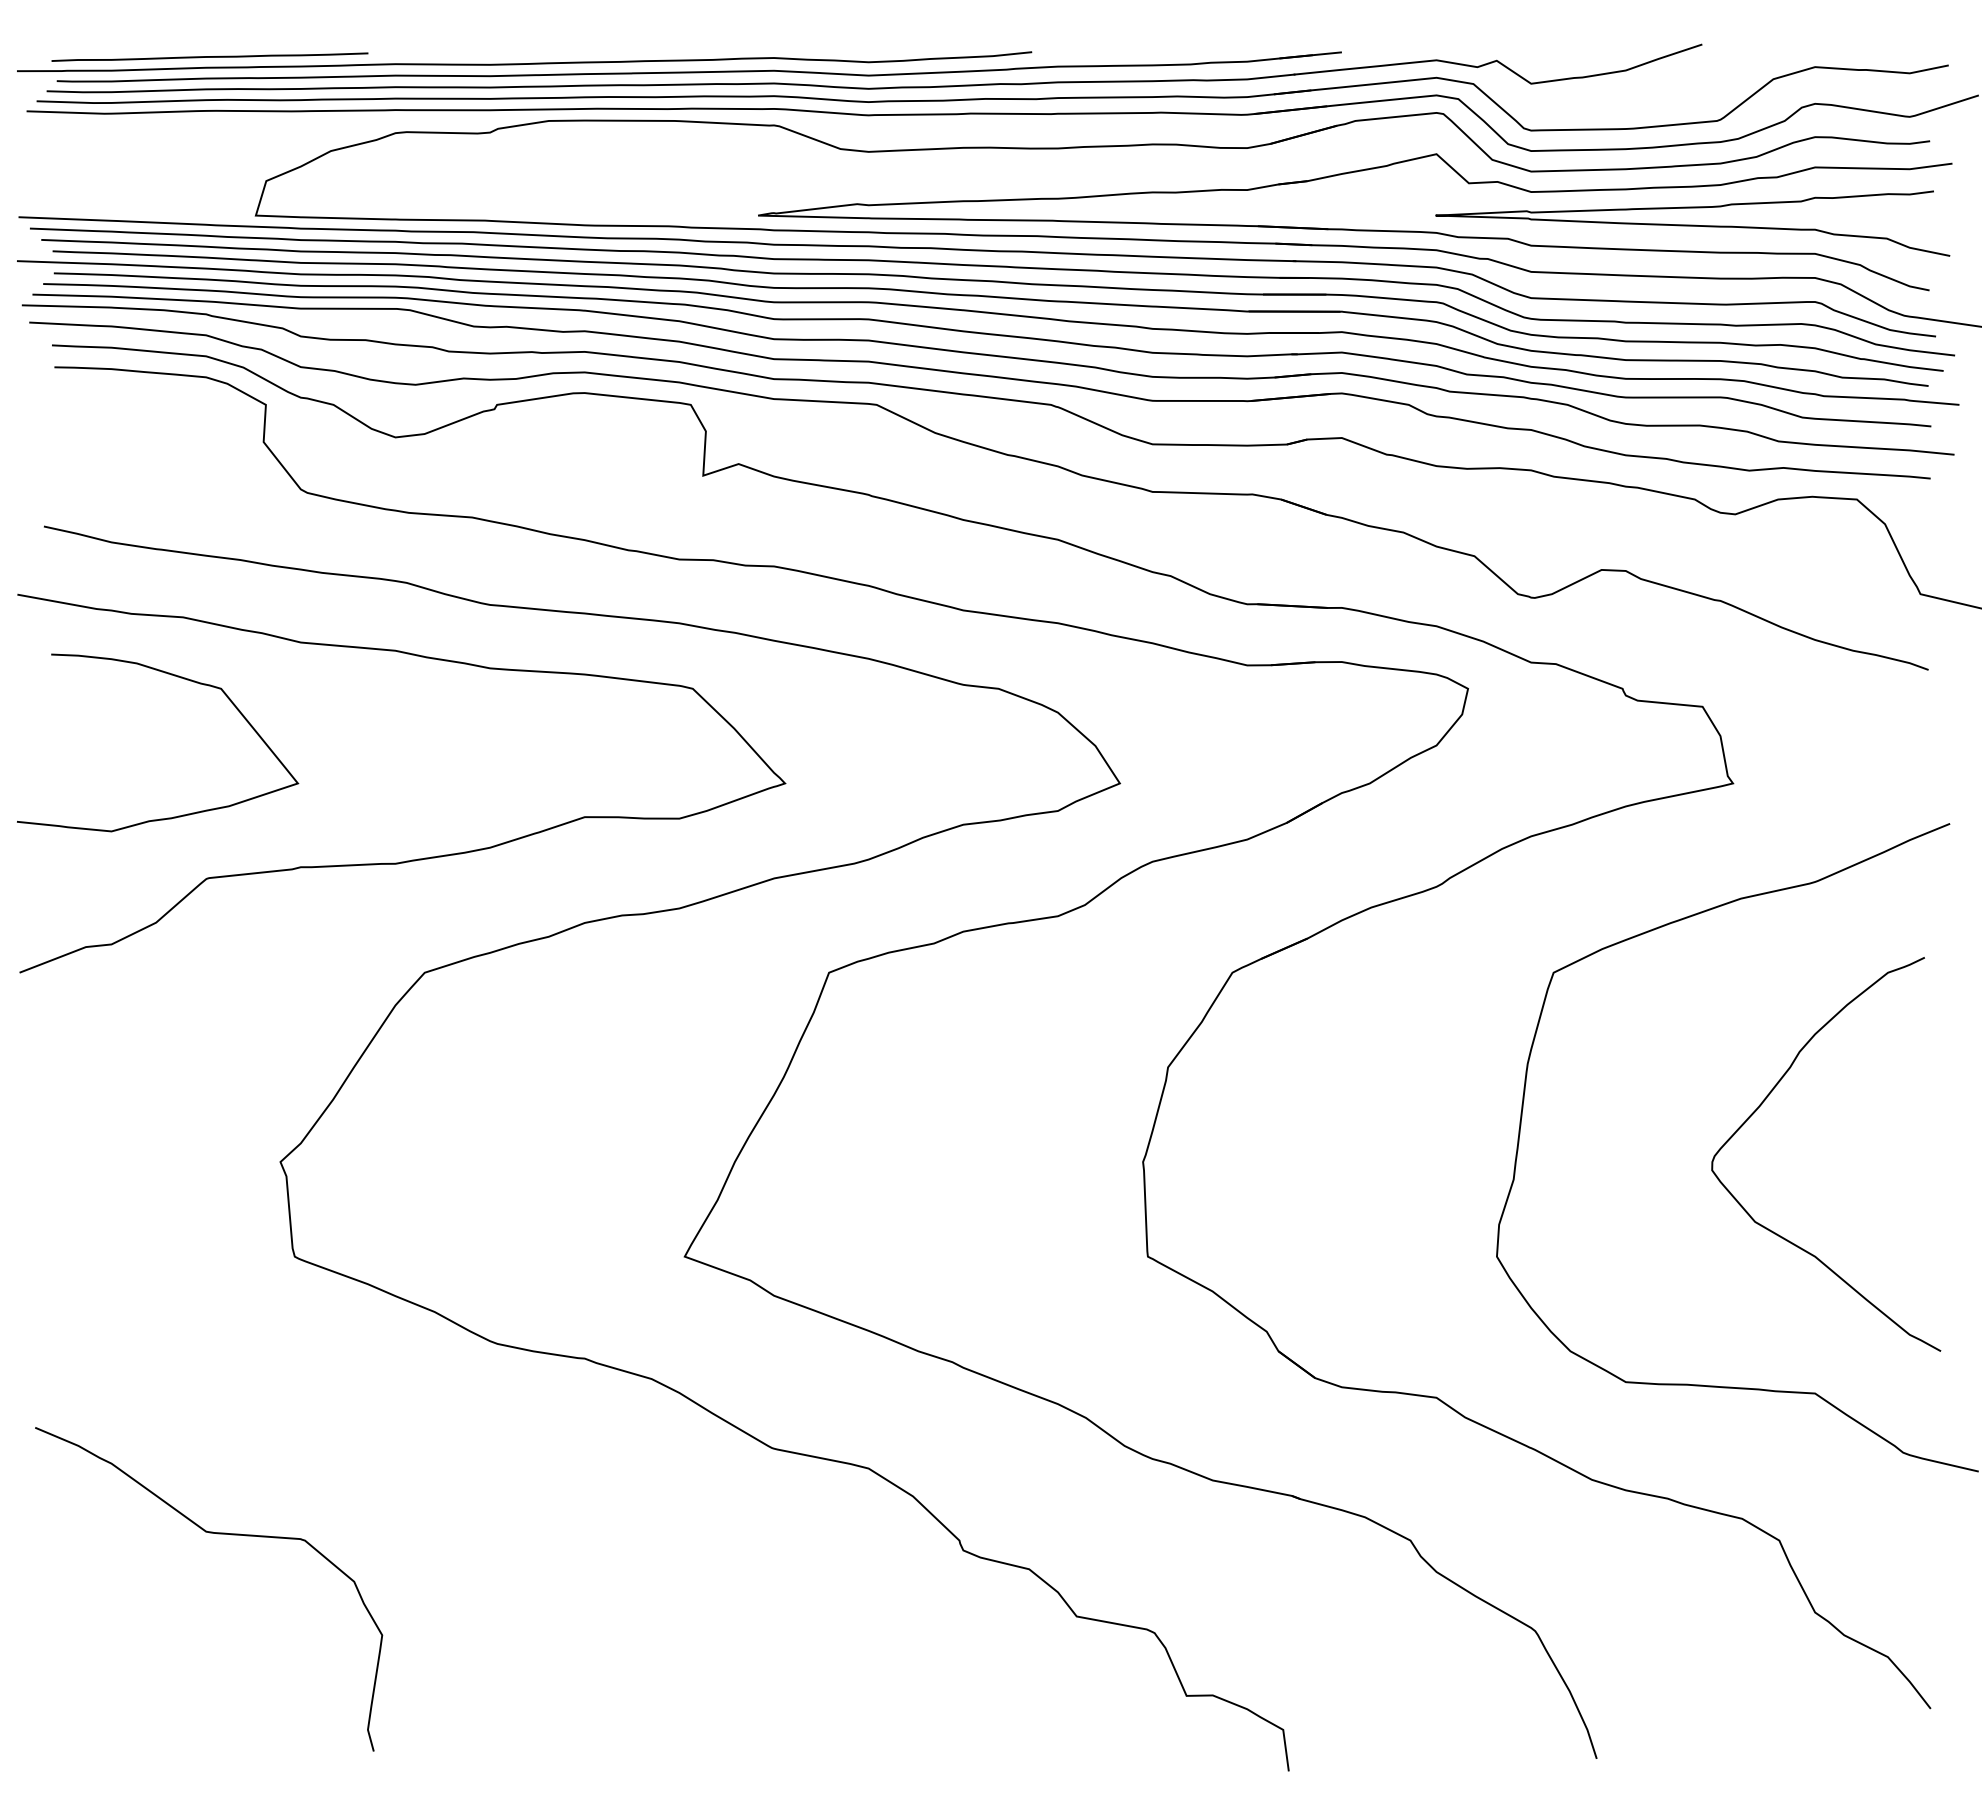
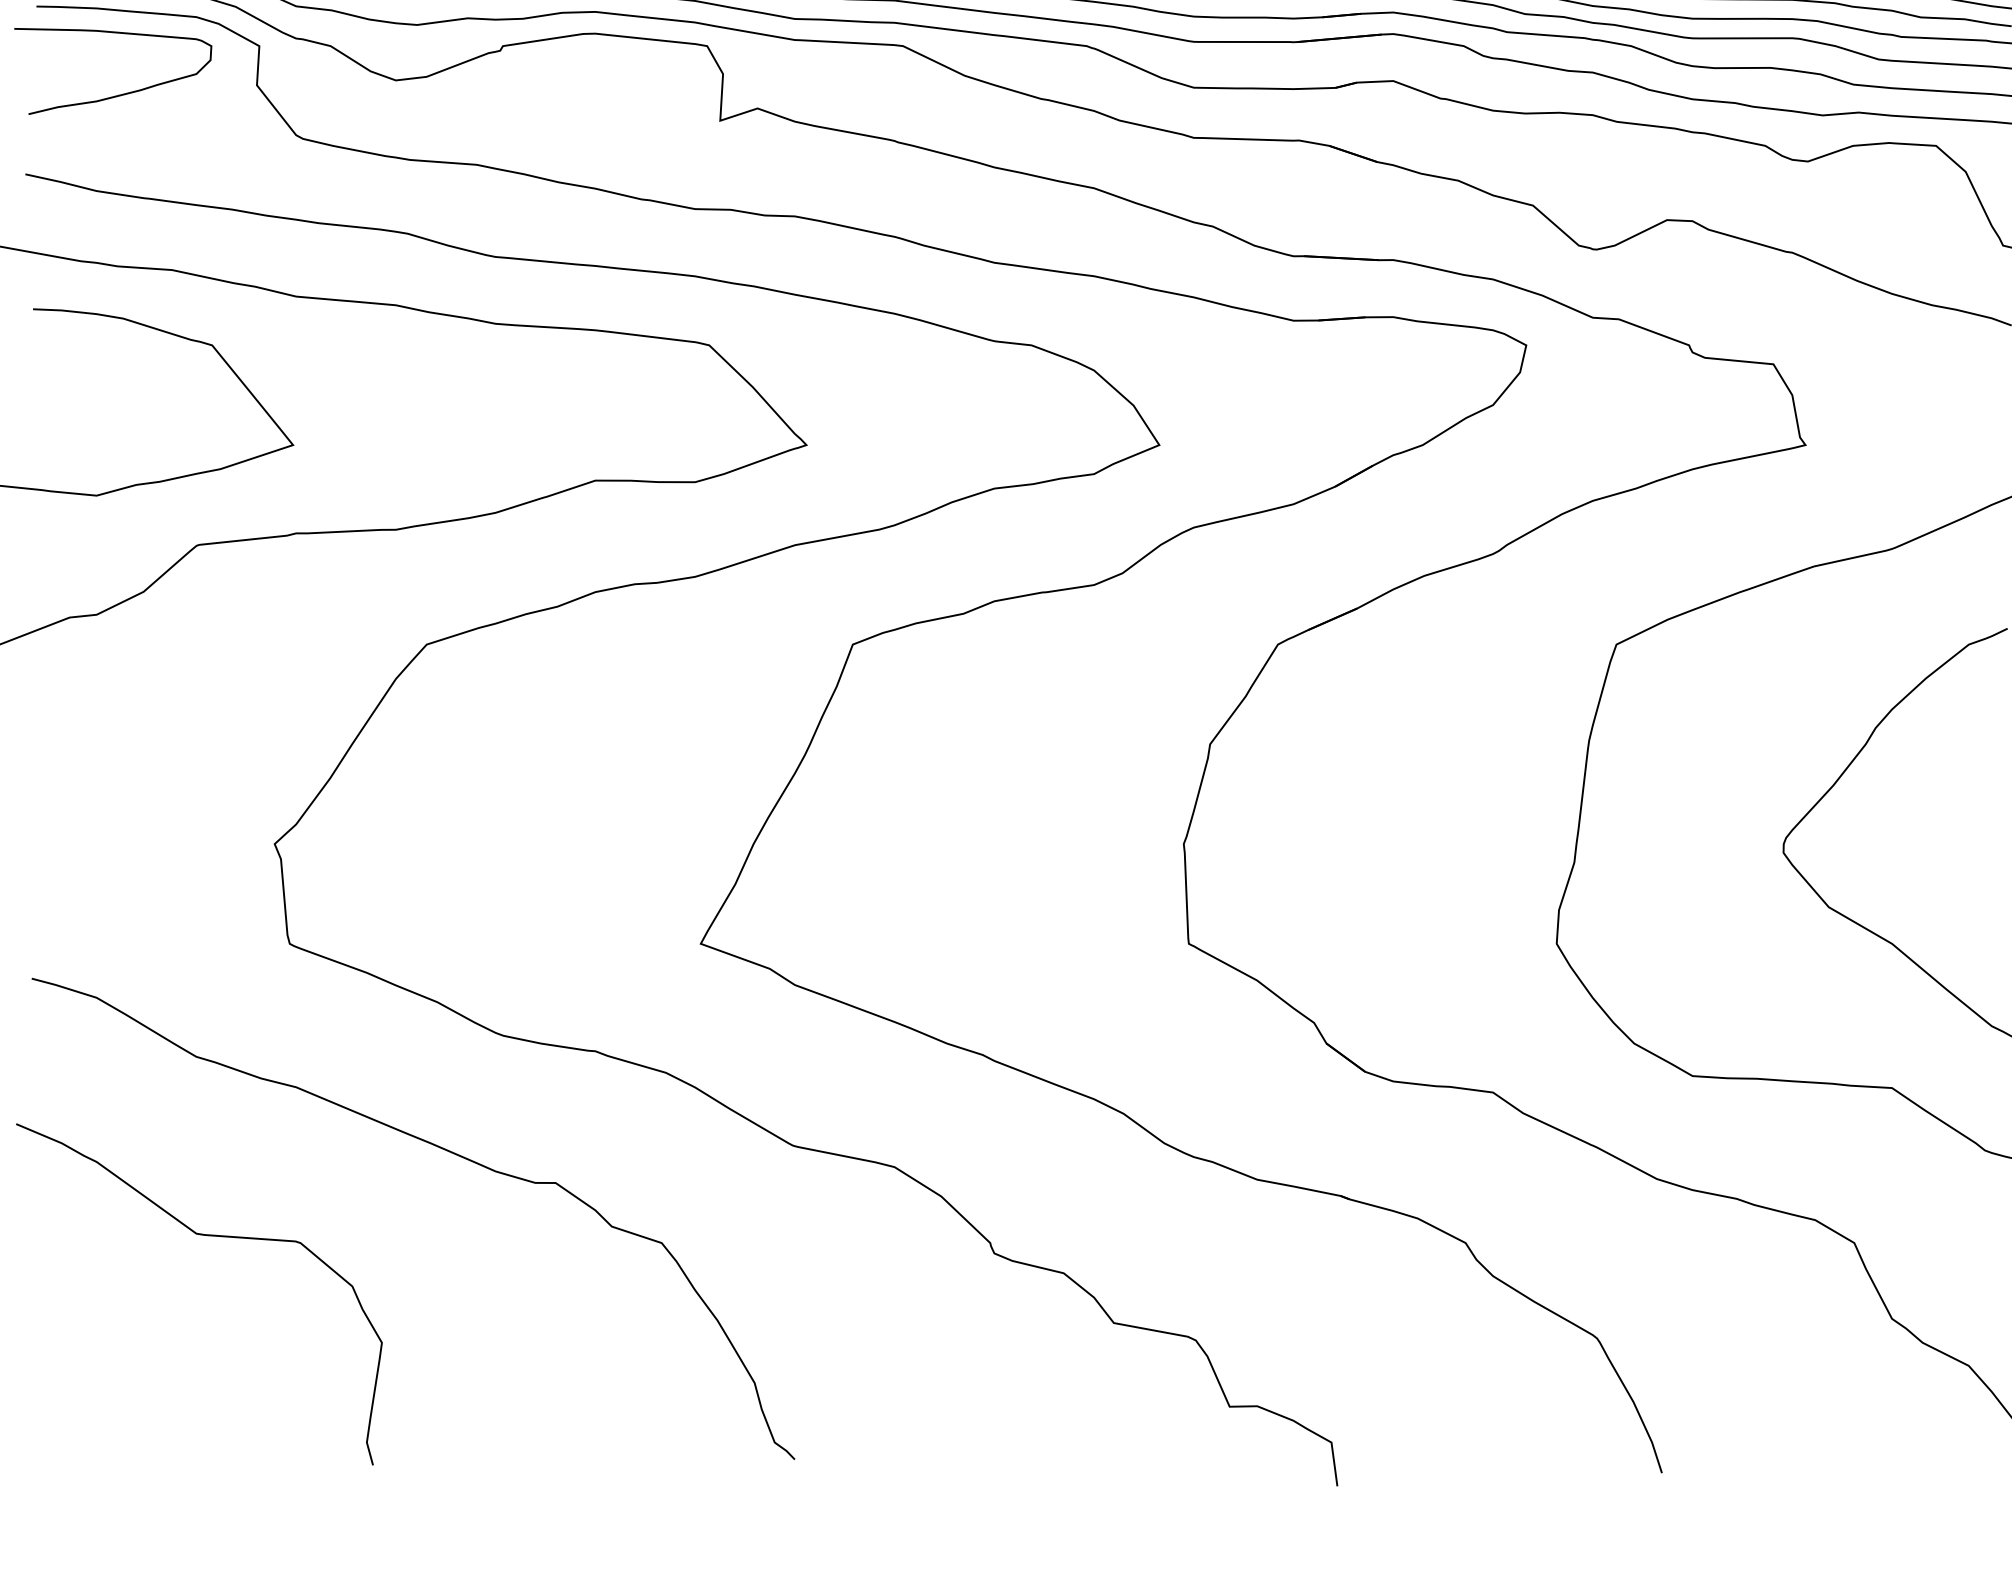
curve: (133, 450) -> (119, 94), added
curve: (440, 1452) -> (443, 1150), added

